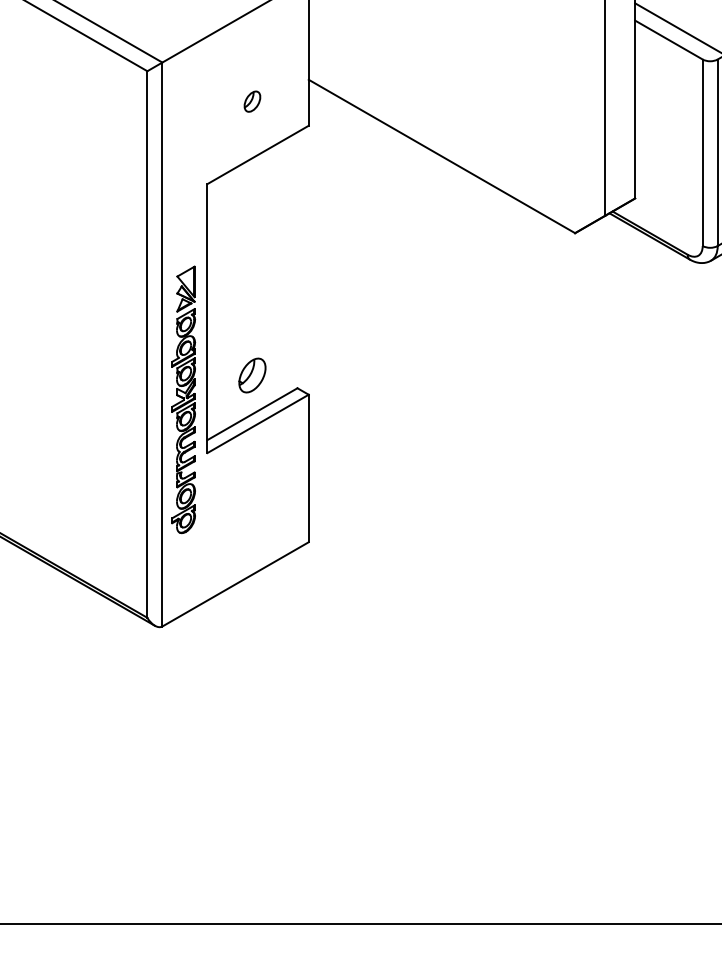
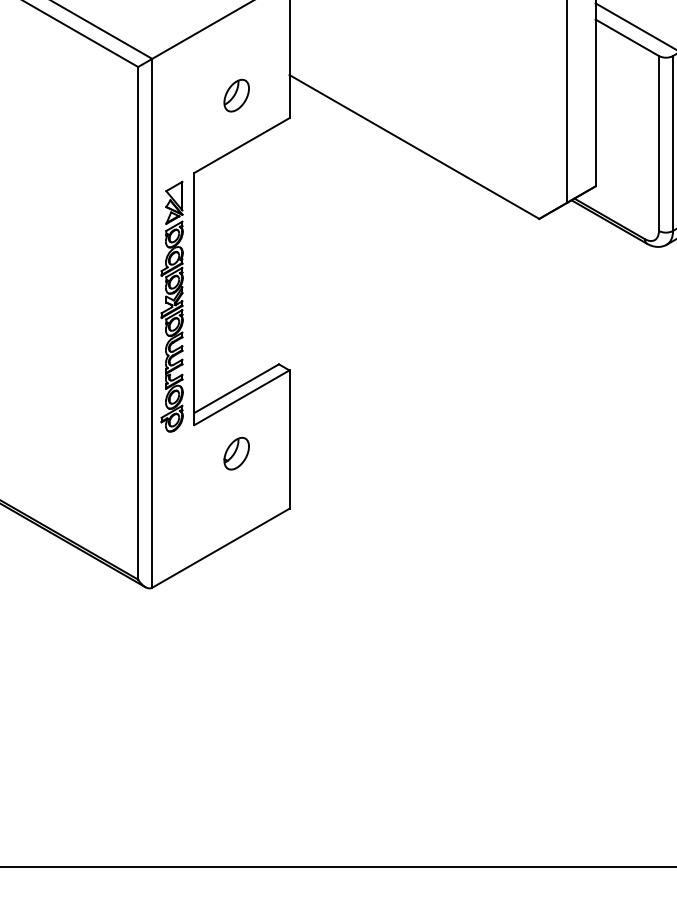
part: (252, 101) -> (236, 95), size x1.67
part: (252, 375) -> (236, 453), moved
part: (183, 399) -> (172, 306), moved

